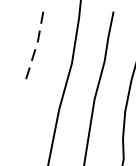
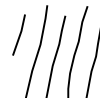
line: (36, 46) -> (20, 34), dashed -> solid

